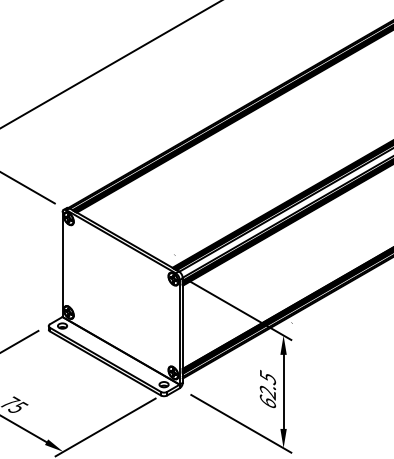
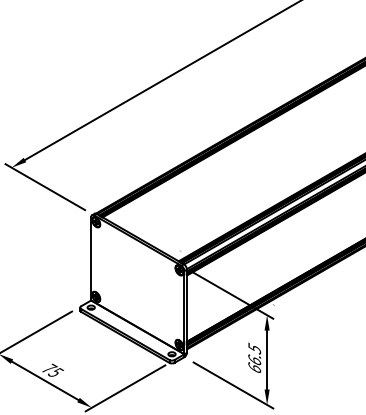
text: (267, 392) -> (254, 360), 62.5 -> 66.5

